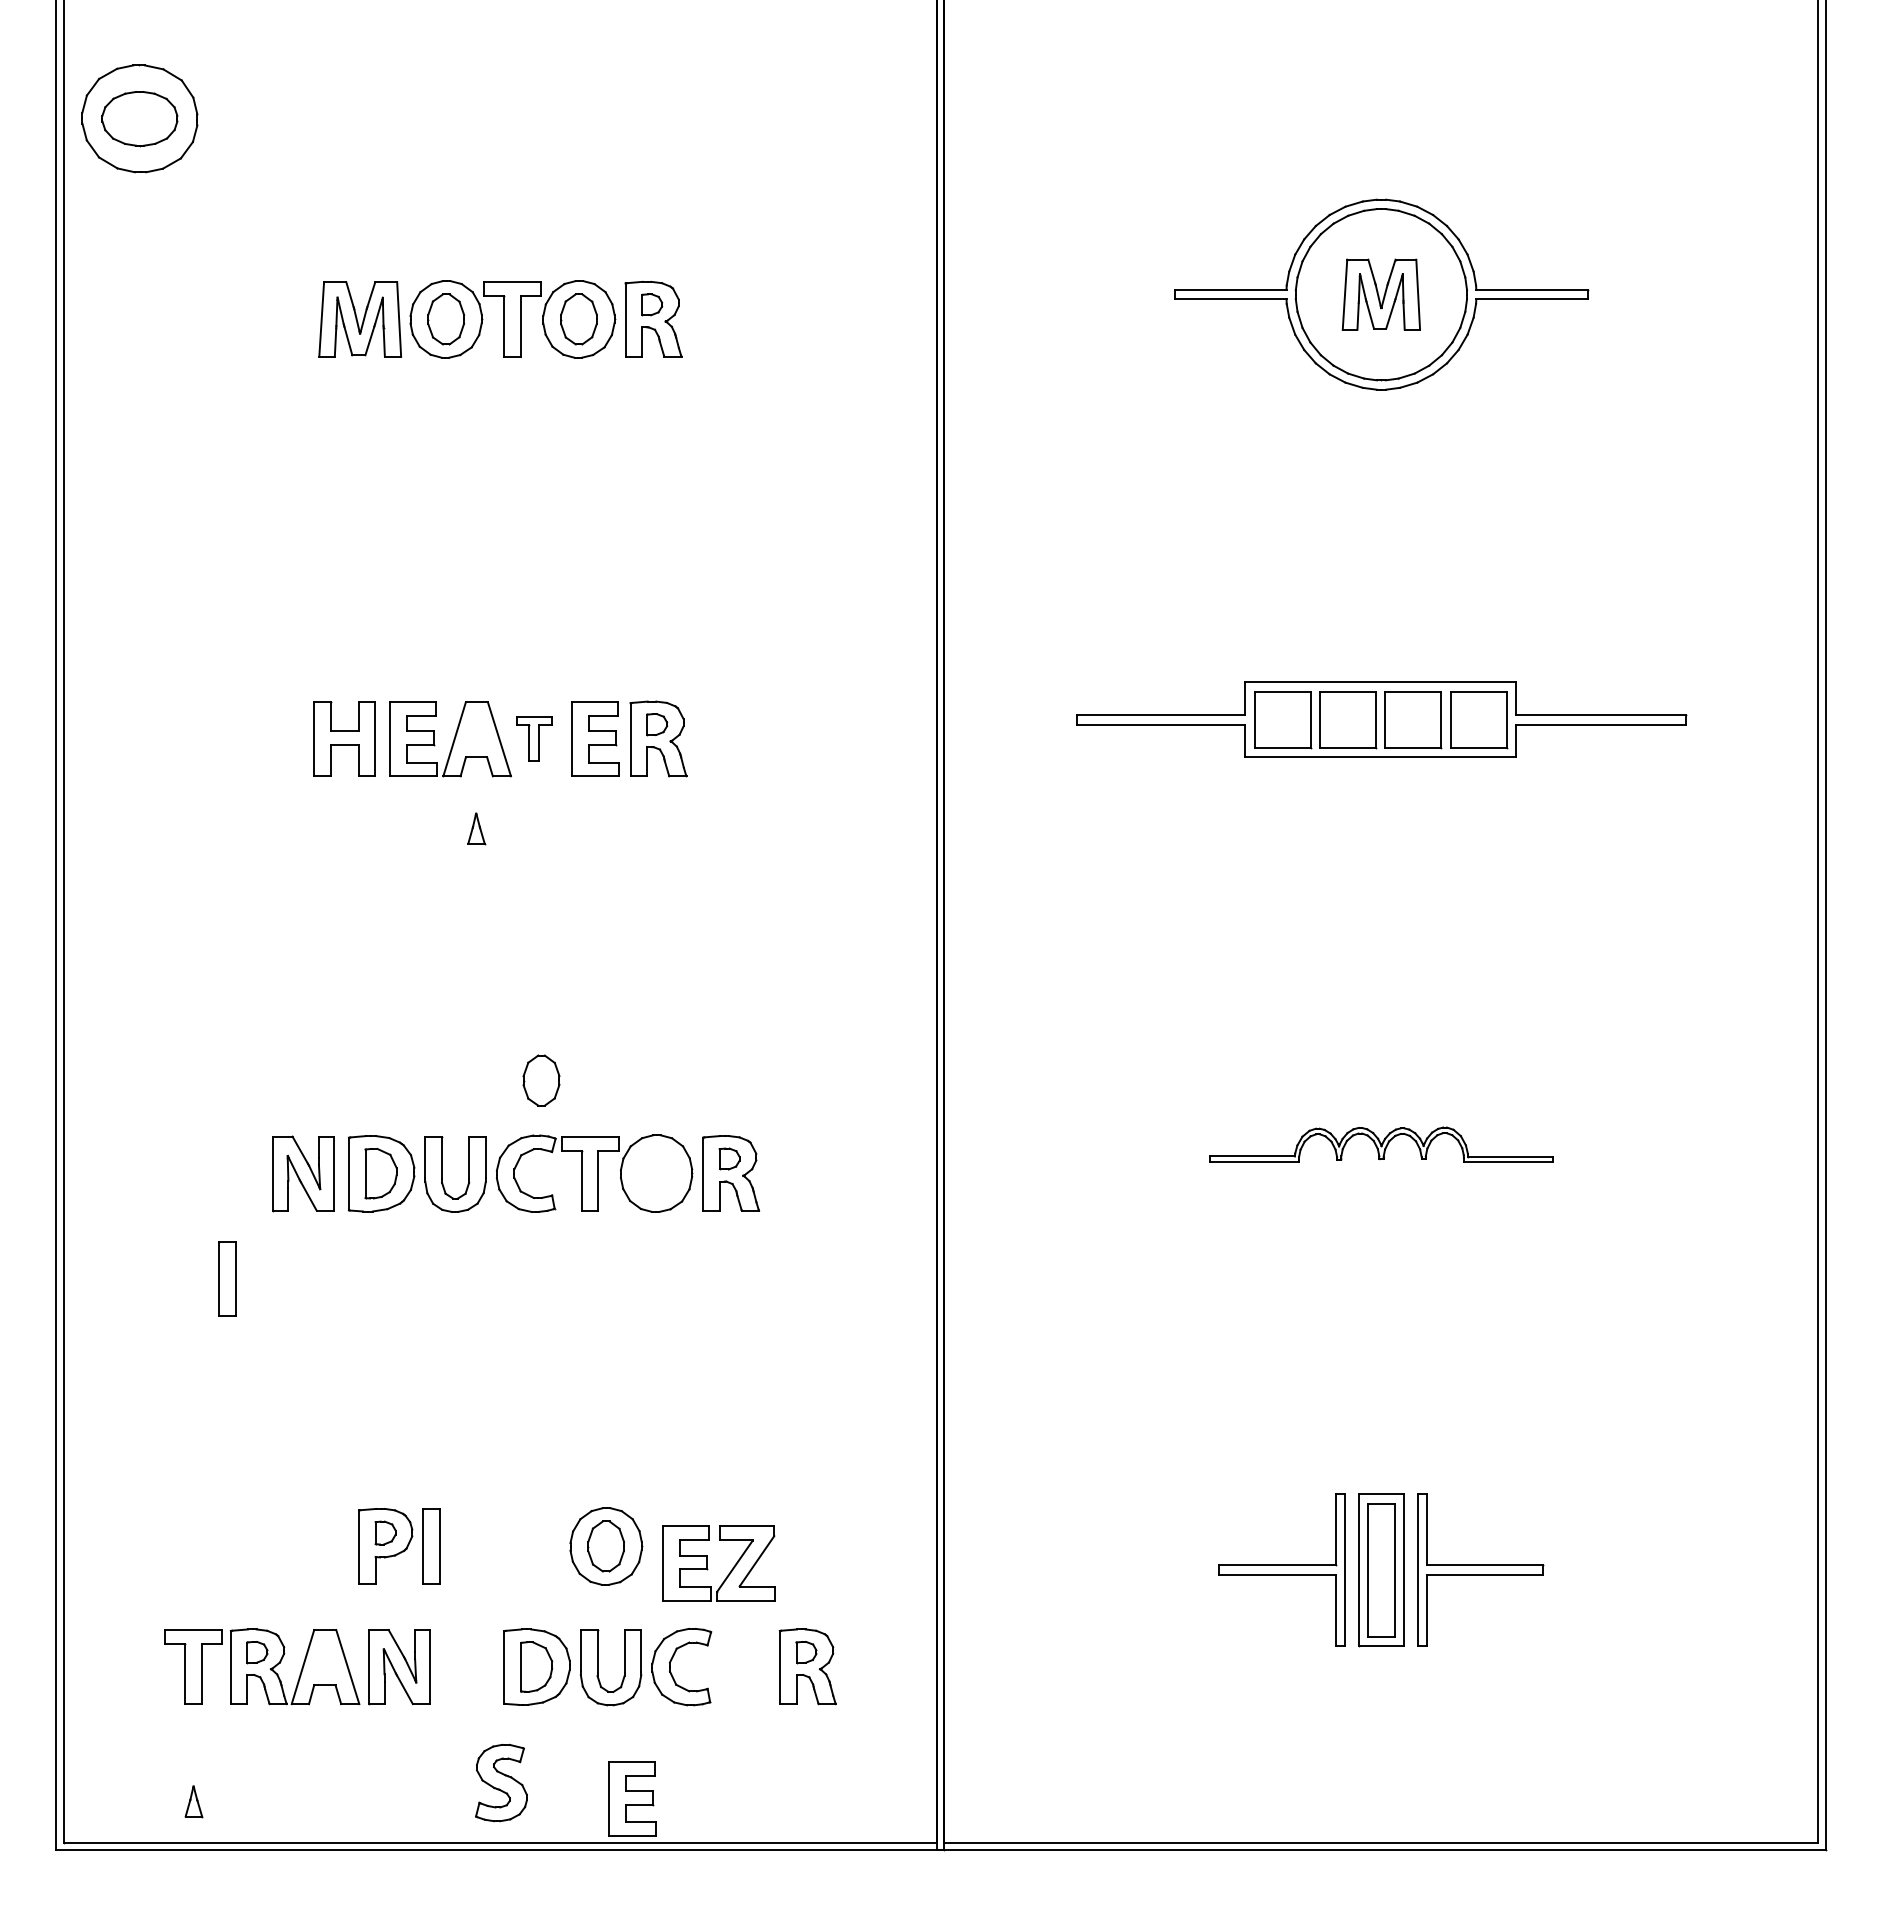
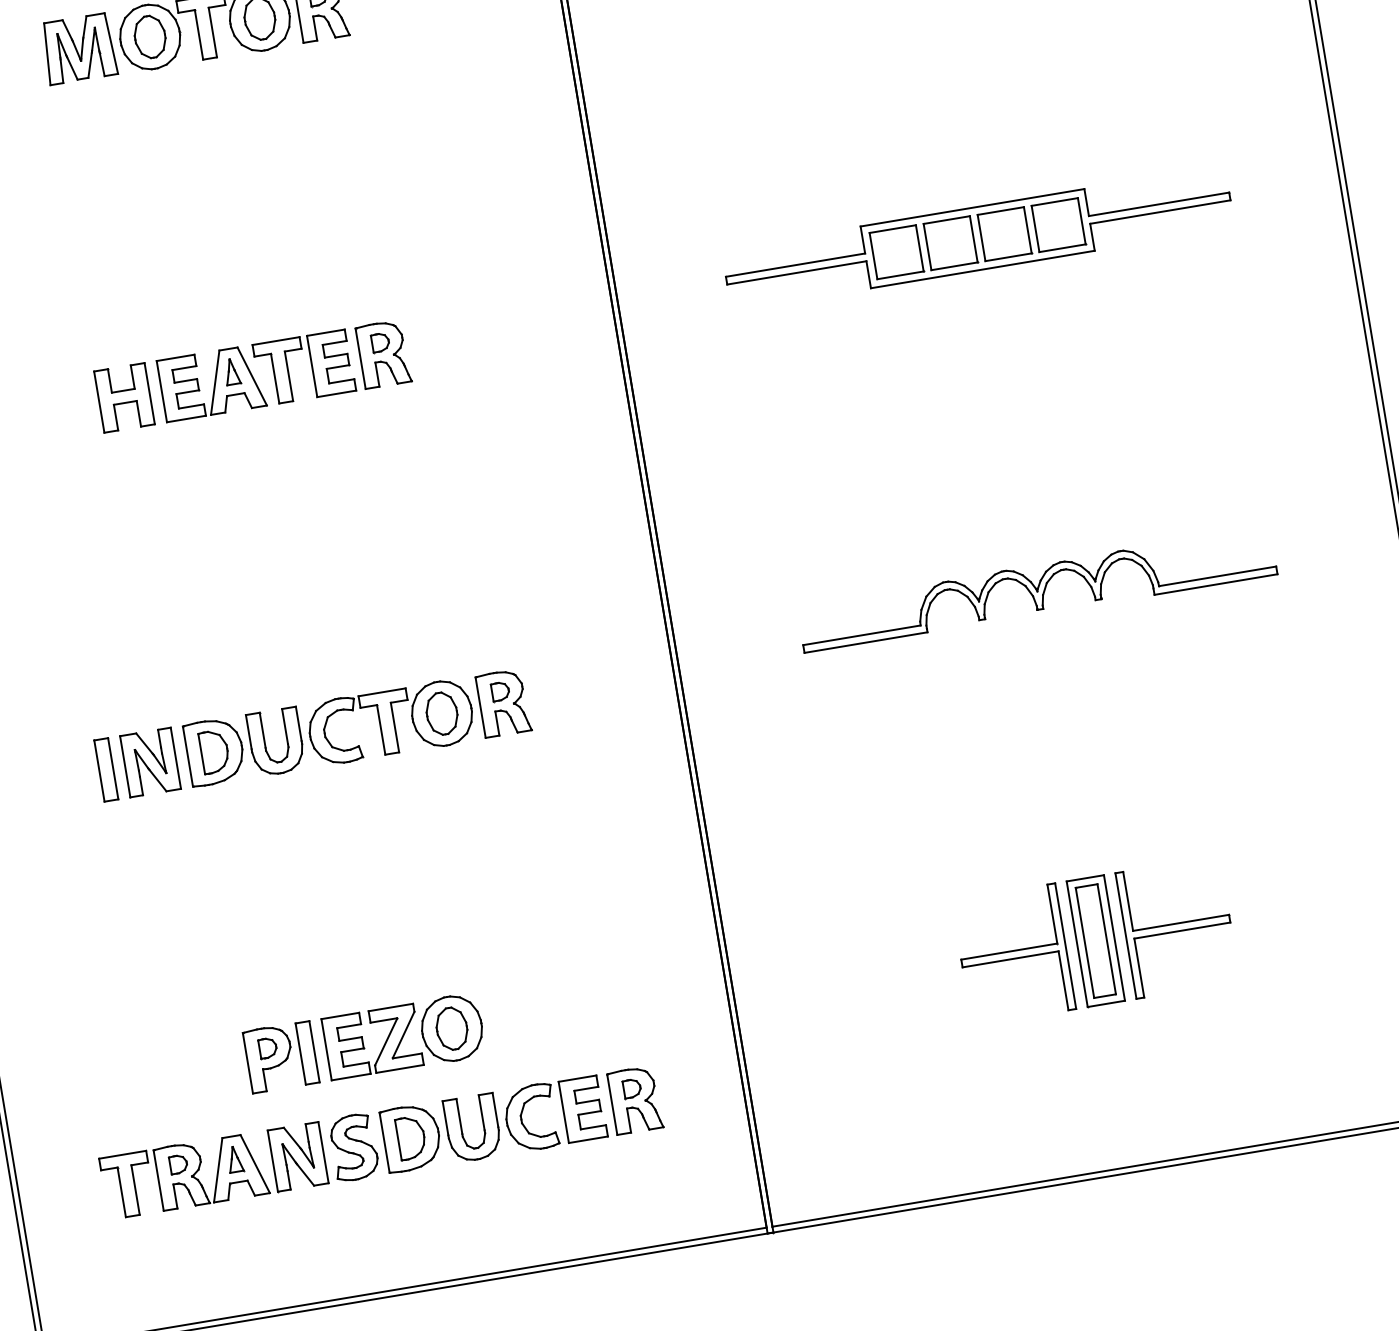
part: (534, 738) -> (281, 371), size x1.67
part: (476, 828) -> (231, 371), moved
part: (541, 1080) -> (442, 713), moved
part: (1381, 1144) -> (1037, 589), size x1.67
part: (227, 1278) -> (106, 769), moved
part: (707, 1563) -> (363, 1043), moved
part: (501, 1782) -> (354, 1147), moved
part: (632, 1798) -> (582, 1108), moved
part: (193, 1801) -> (234, 1159), moved

